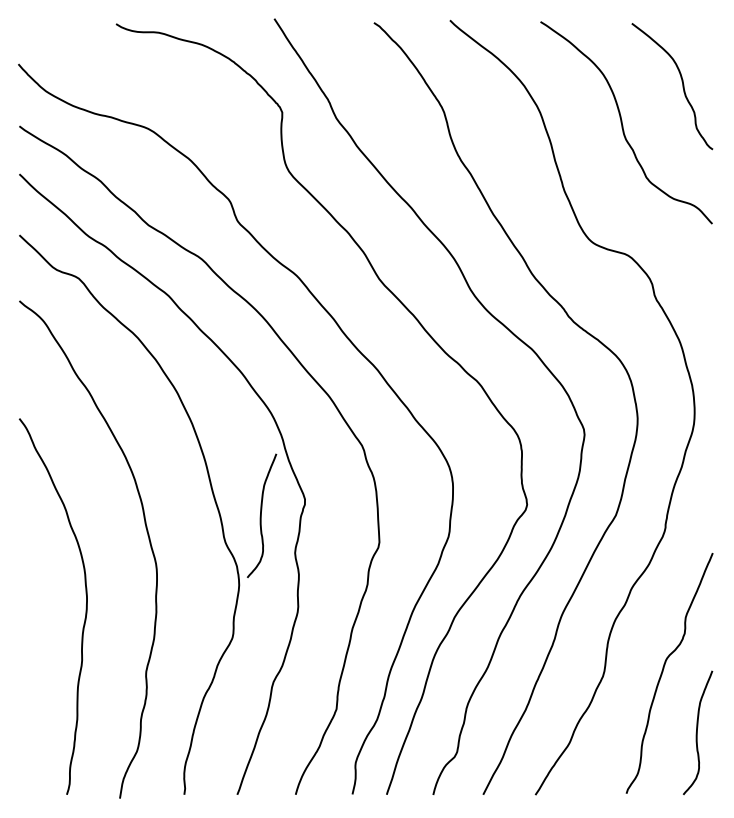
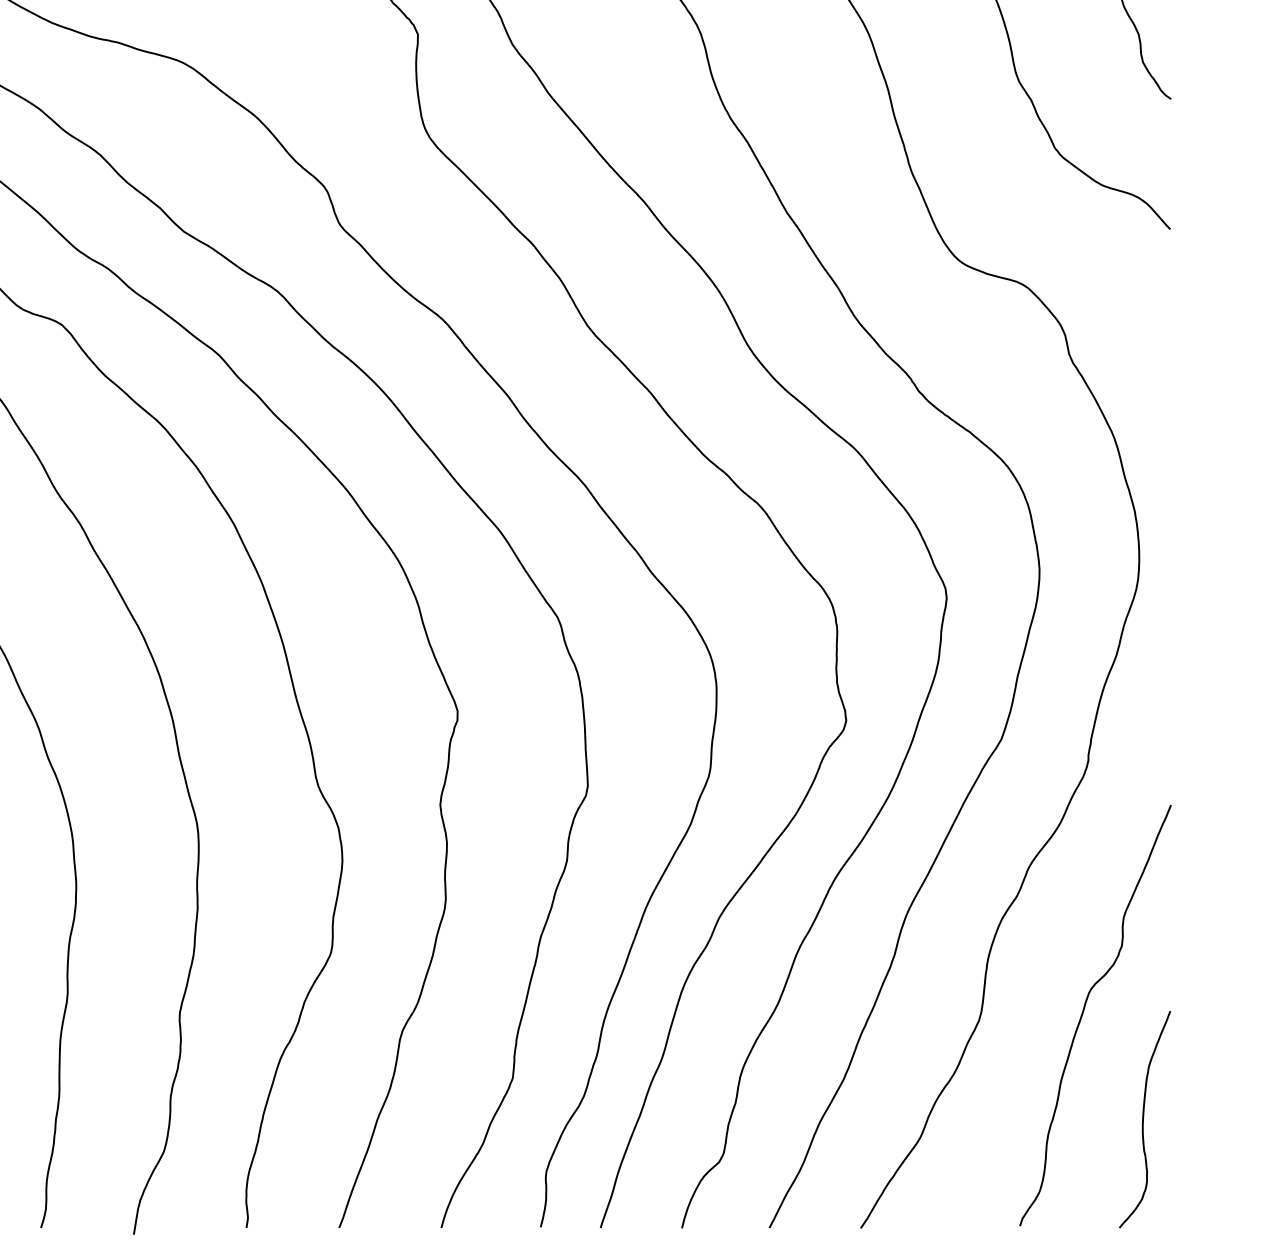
curve: (261, 515) -> (381, 739), removed

